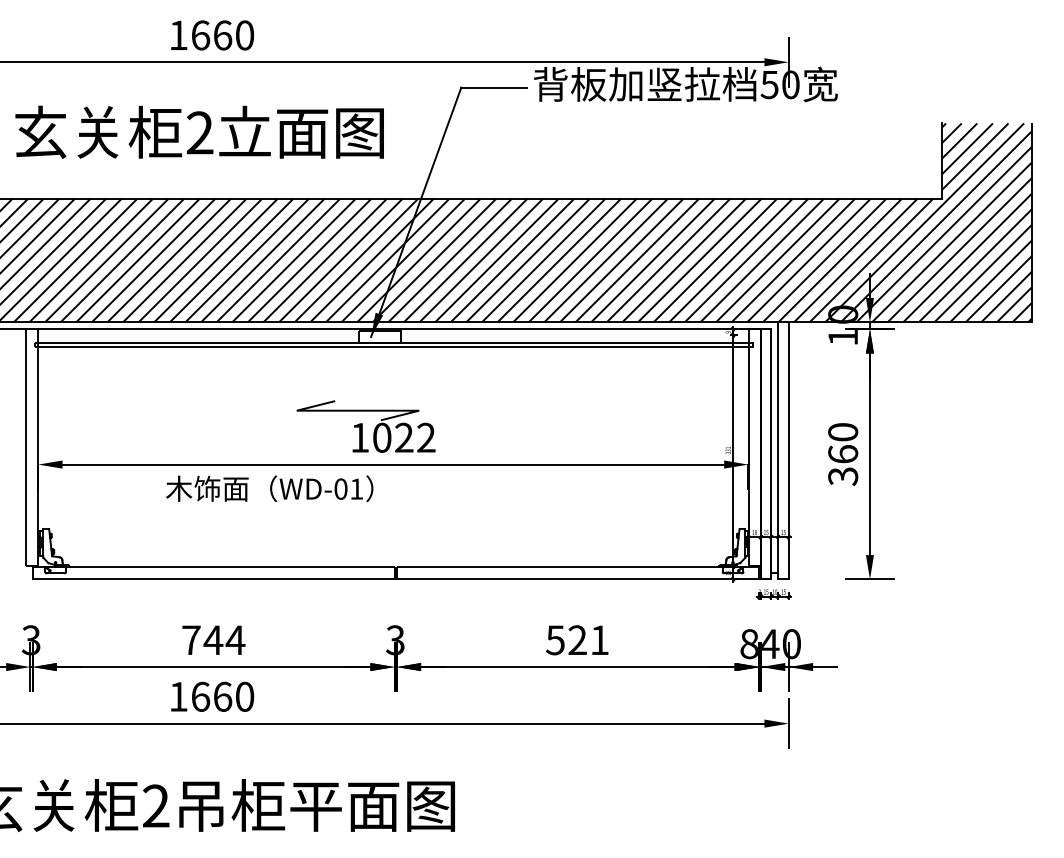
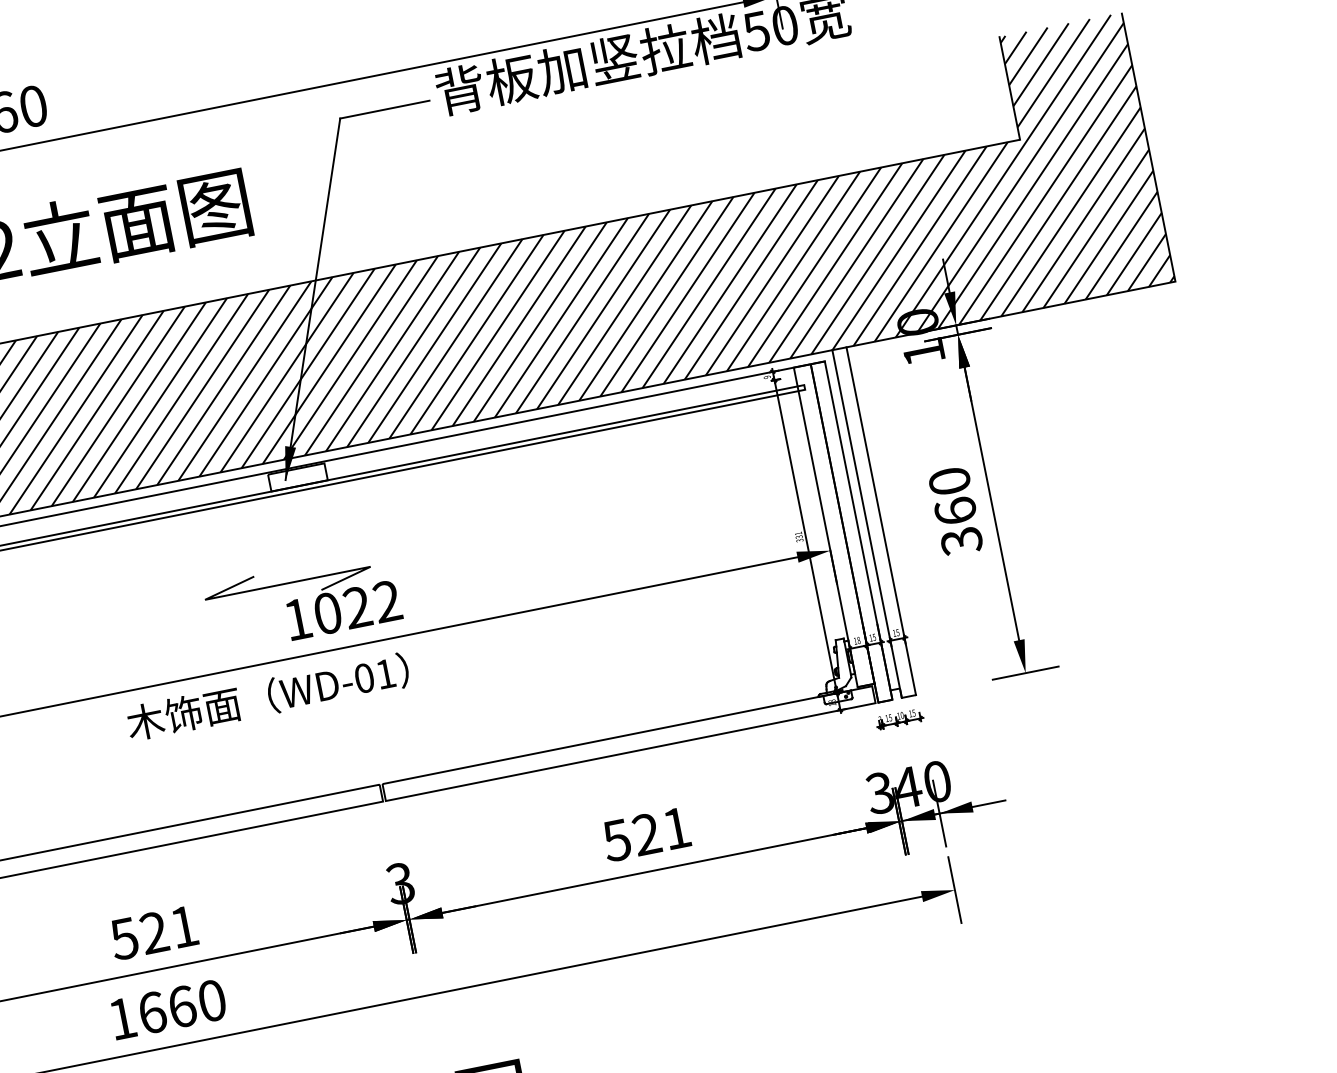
text: (269, 488) -> (267, 696), moved
text: (213, 640) -> (154, 933), 744 -> 521
text: (748, 644) -> (879, 793), 8 -> 3

